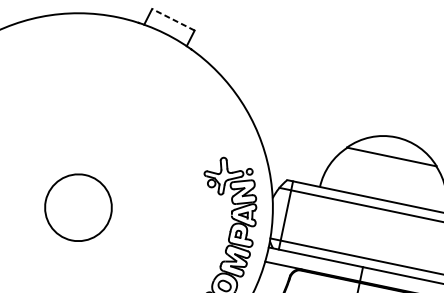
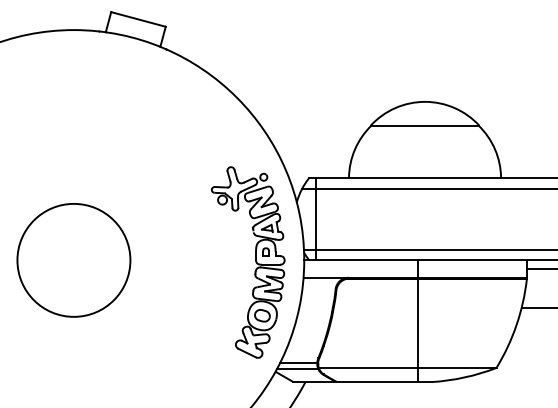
line: (173, 19) -> (138, 19), dashed -> solid
circle: (78, 207) -> (73, 260), size x1.43

